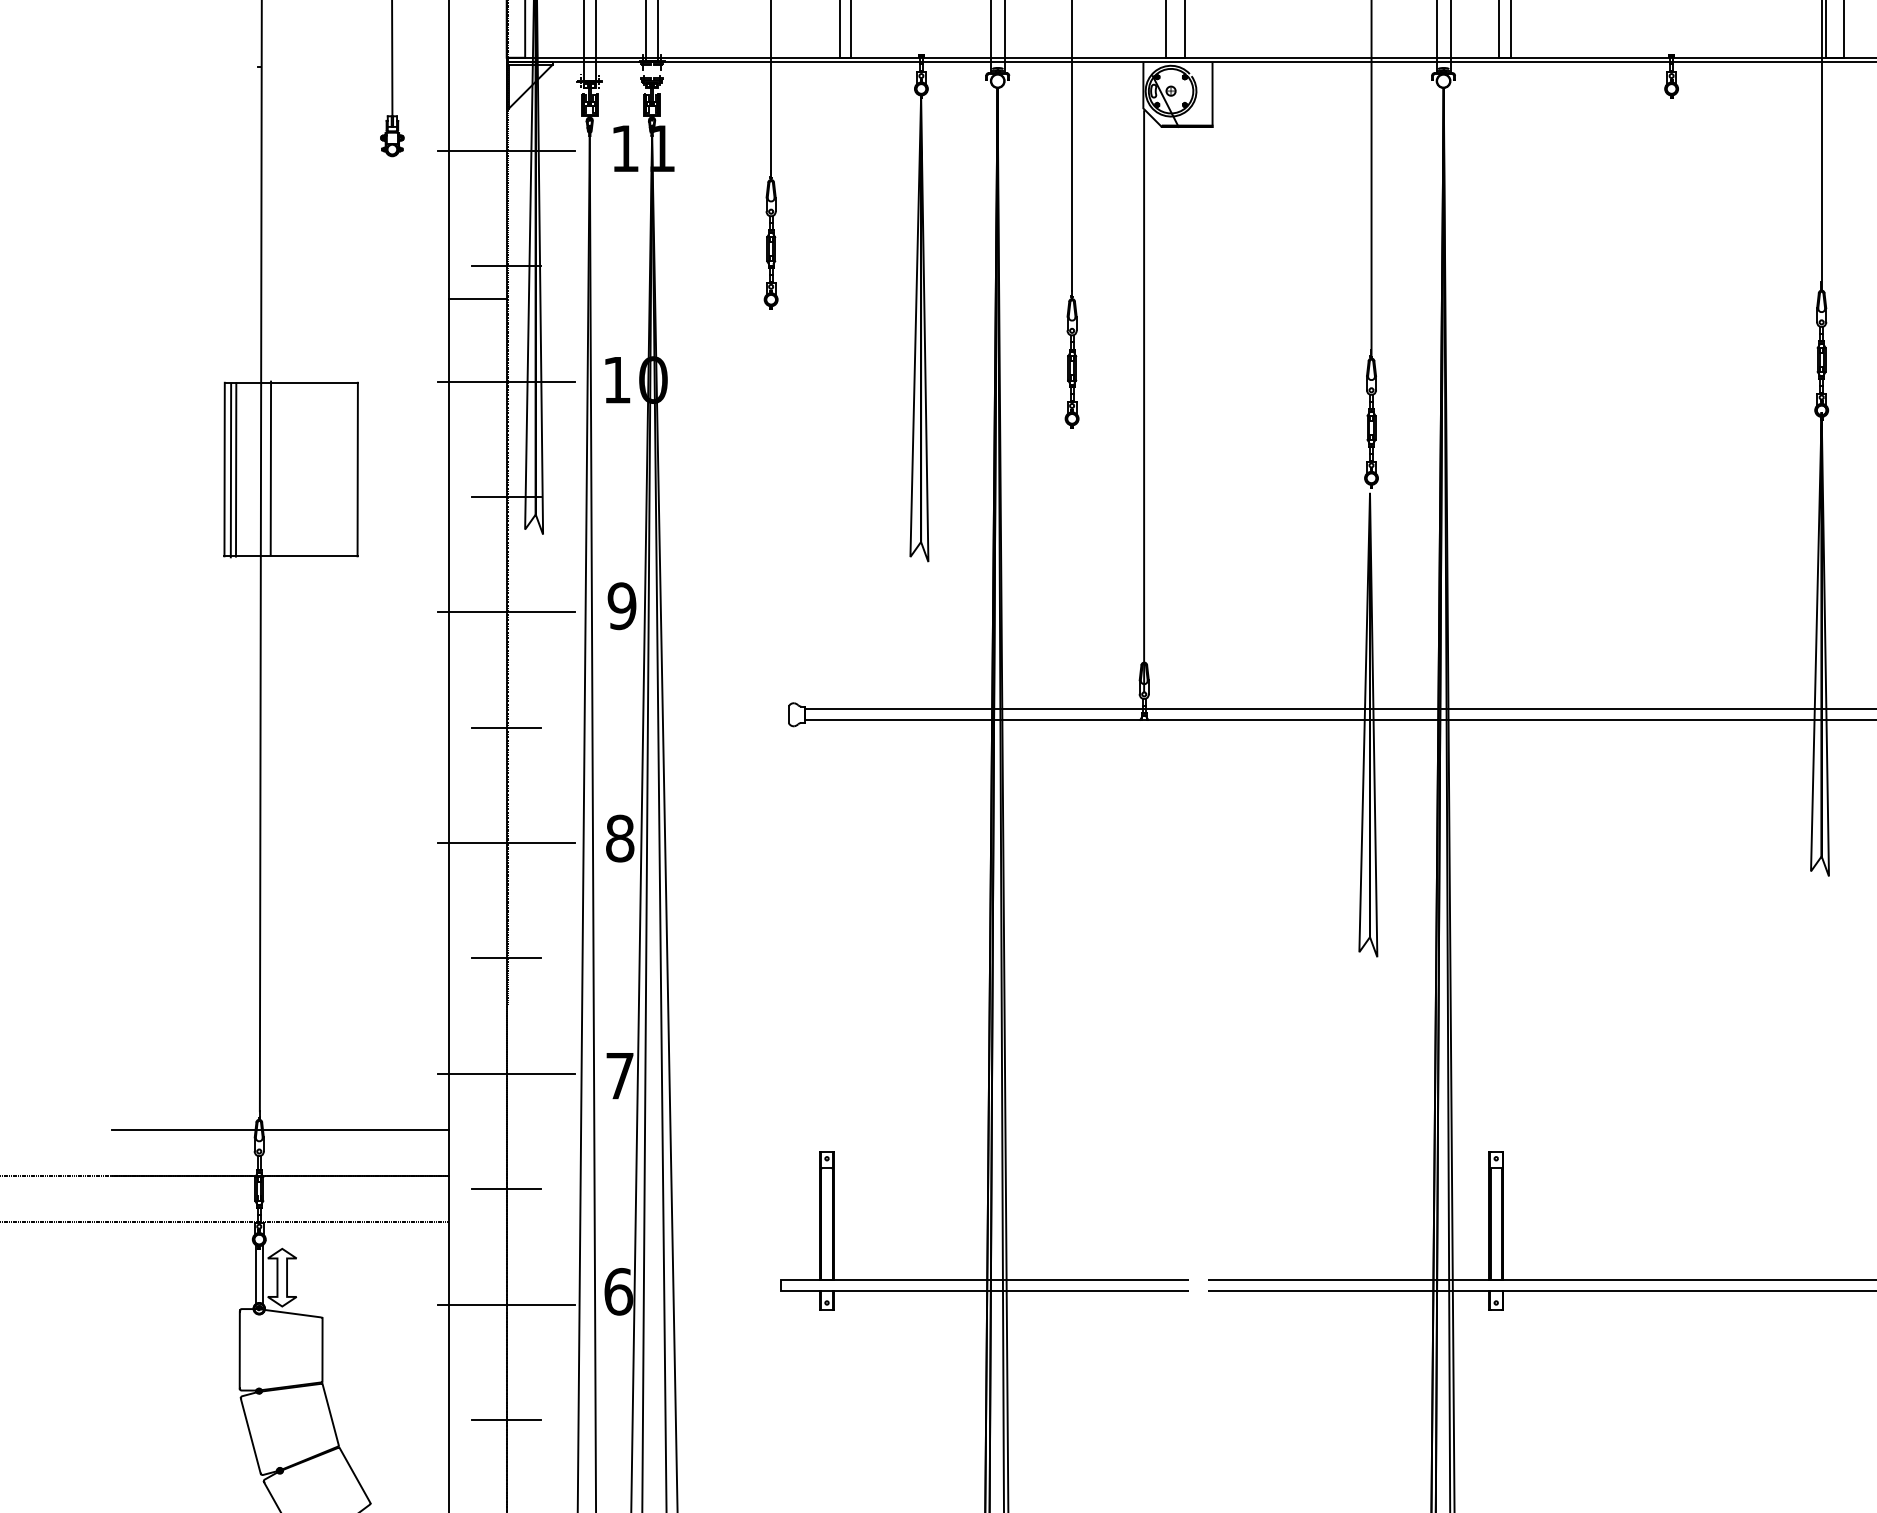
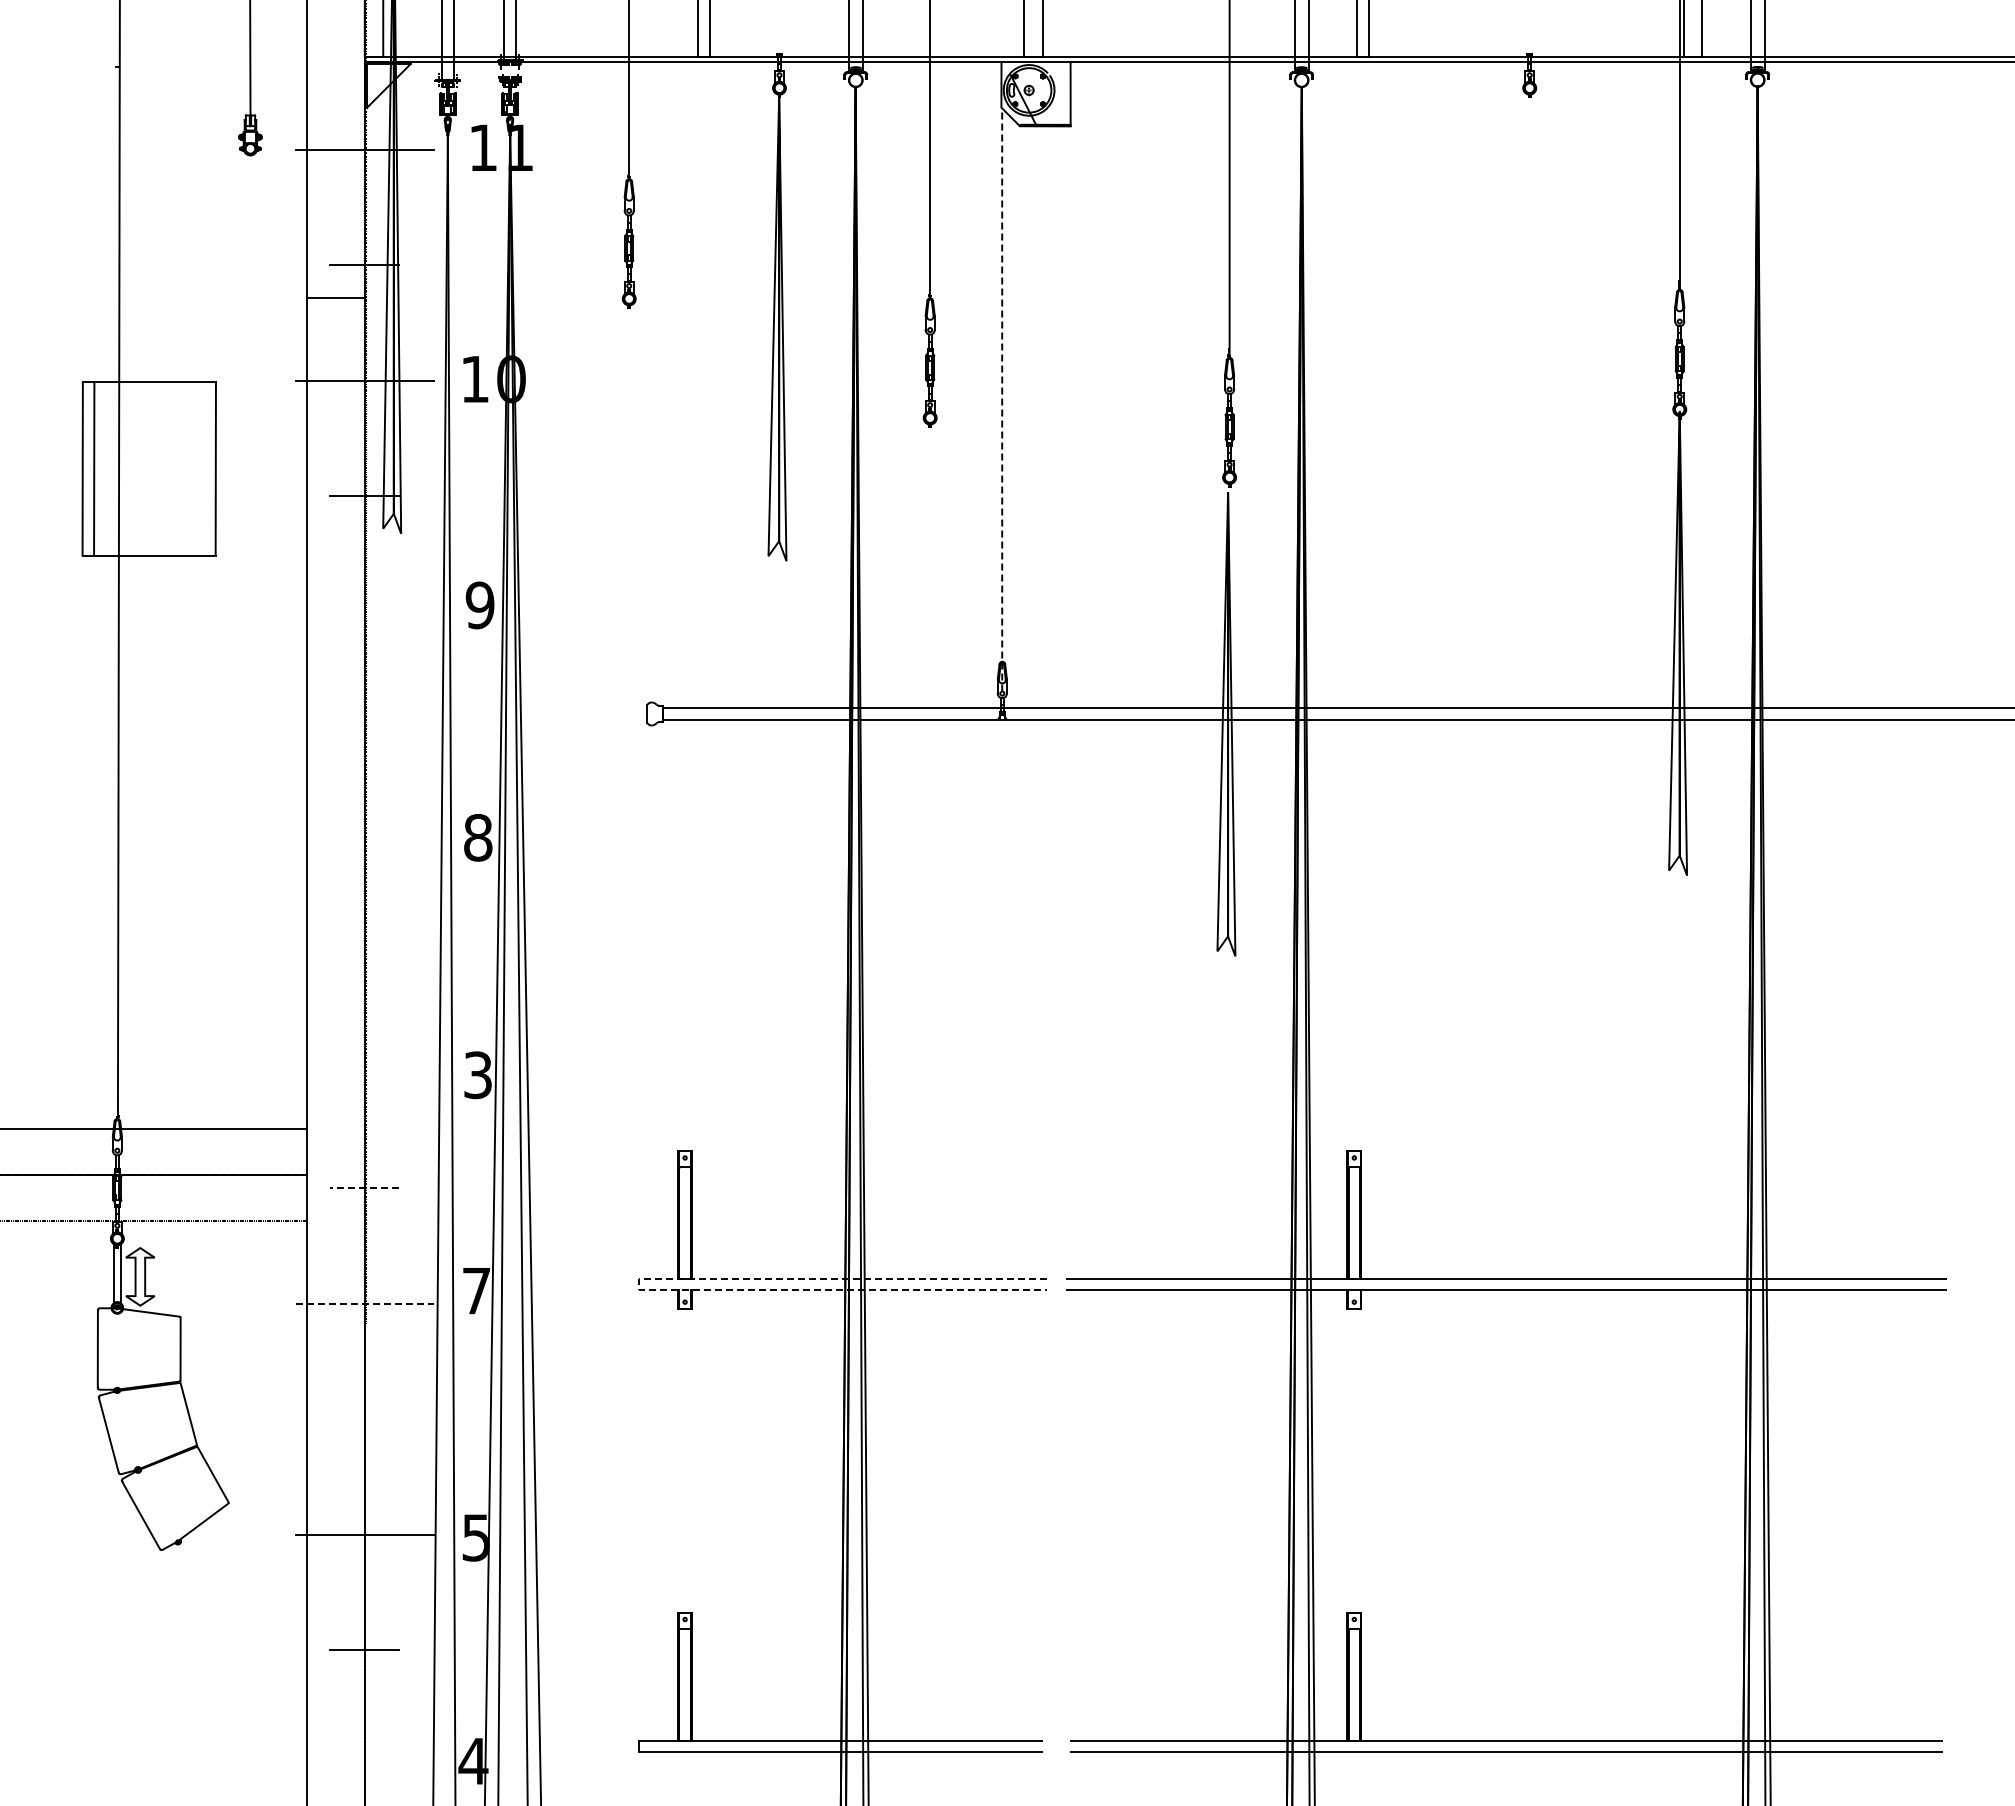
line: (1144, 401) -> (1002, 400), solid -> dashed
line: (270, 468) -> (128, 467), removed
line: (230, 470) -> (88, 469), removed
line: (506, 612) -> (364, 611), removed
line: (506, 727) -> (364, 726), removed
line: (506, 843) -> (364, 842), removed
line: (506, 958) -> (364, 957), removed
line: (506, 1074) -> (364, 1073), removed
text: (619, 1076) -> (477, 1075), 7 -> 3
line: (506, 1189) -> (364, 1188), solid -> dashed
line: (780, 1285) -> (638, 1284), solid -> dashed
text: (618, 1291) -> (476, 1290), 6 -> 7
line: (506, 1304) -> (364, 1303), solid -> dashed
line: (506, 1420) -> (364, 1419), removed

